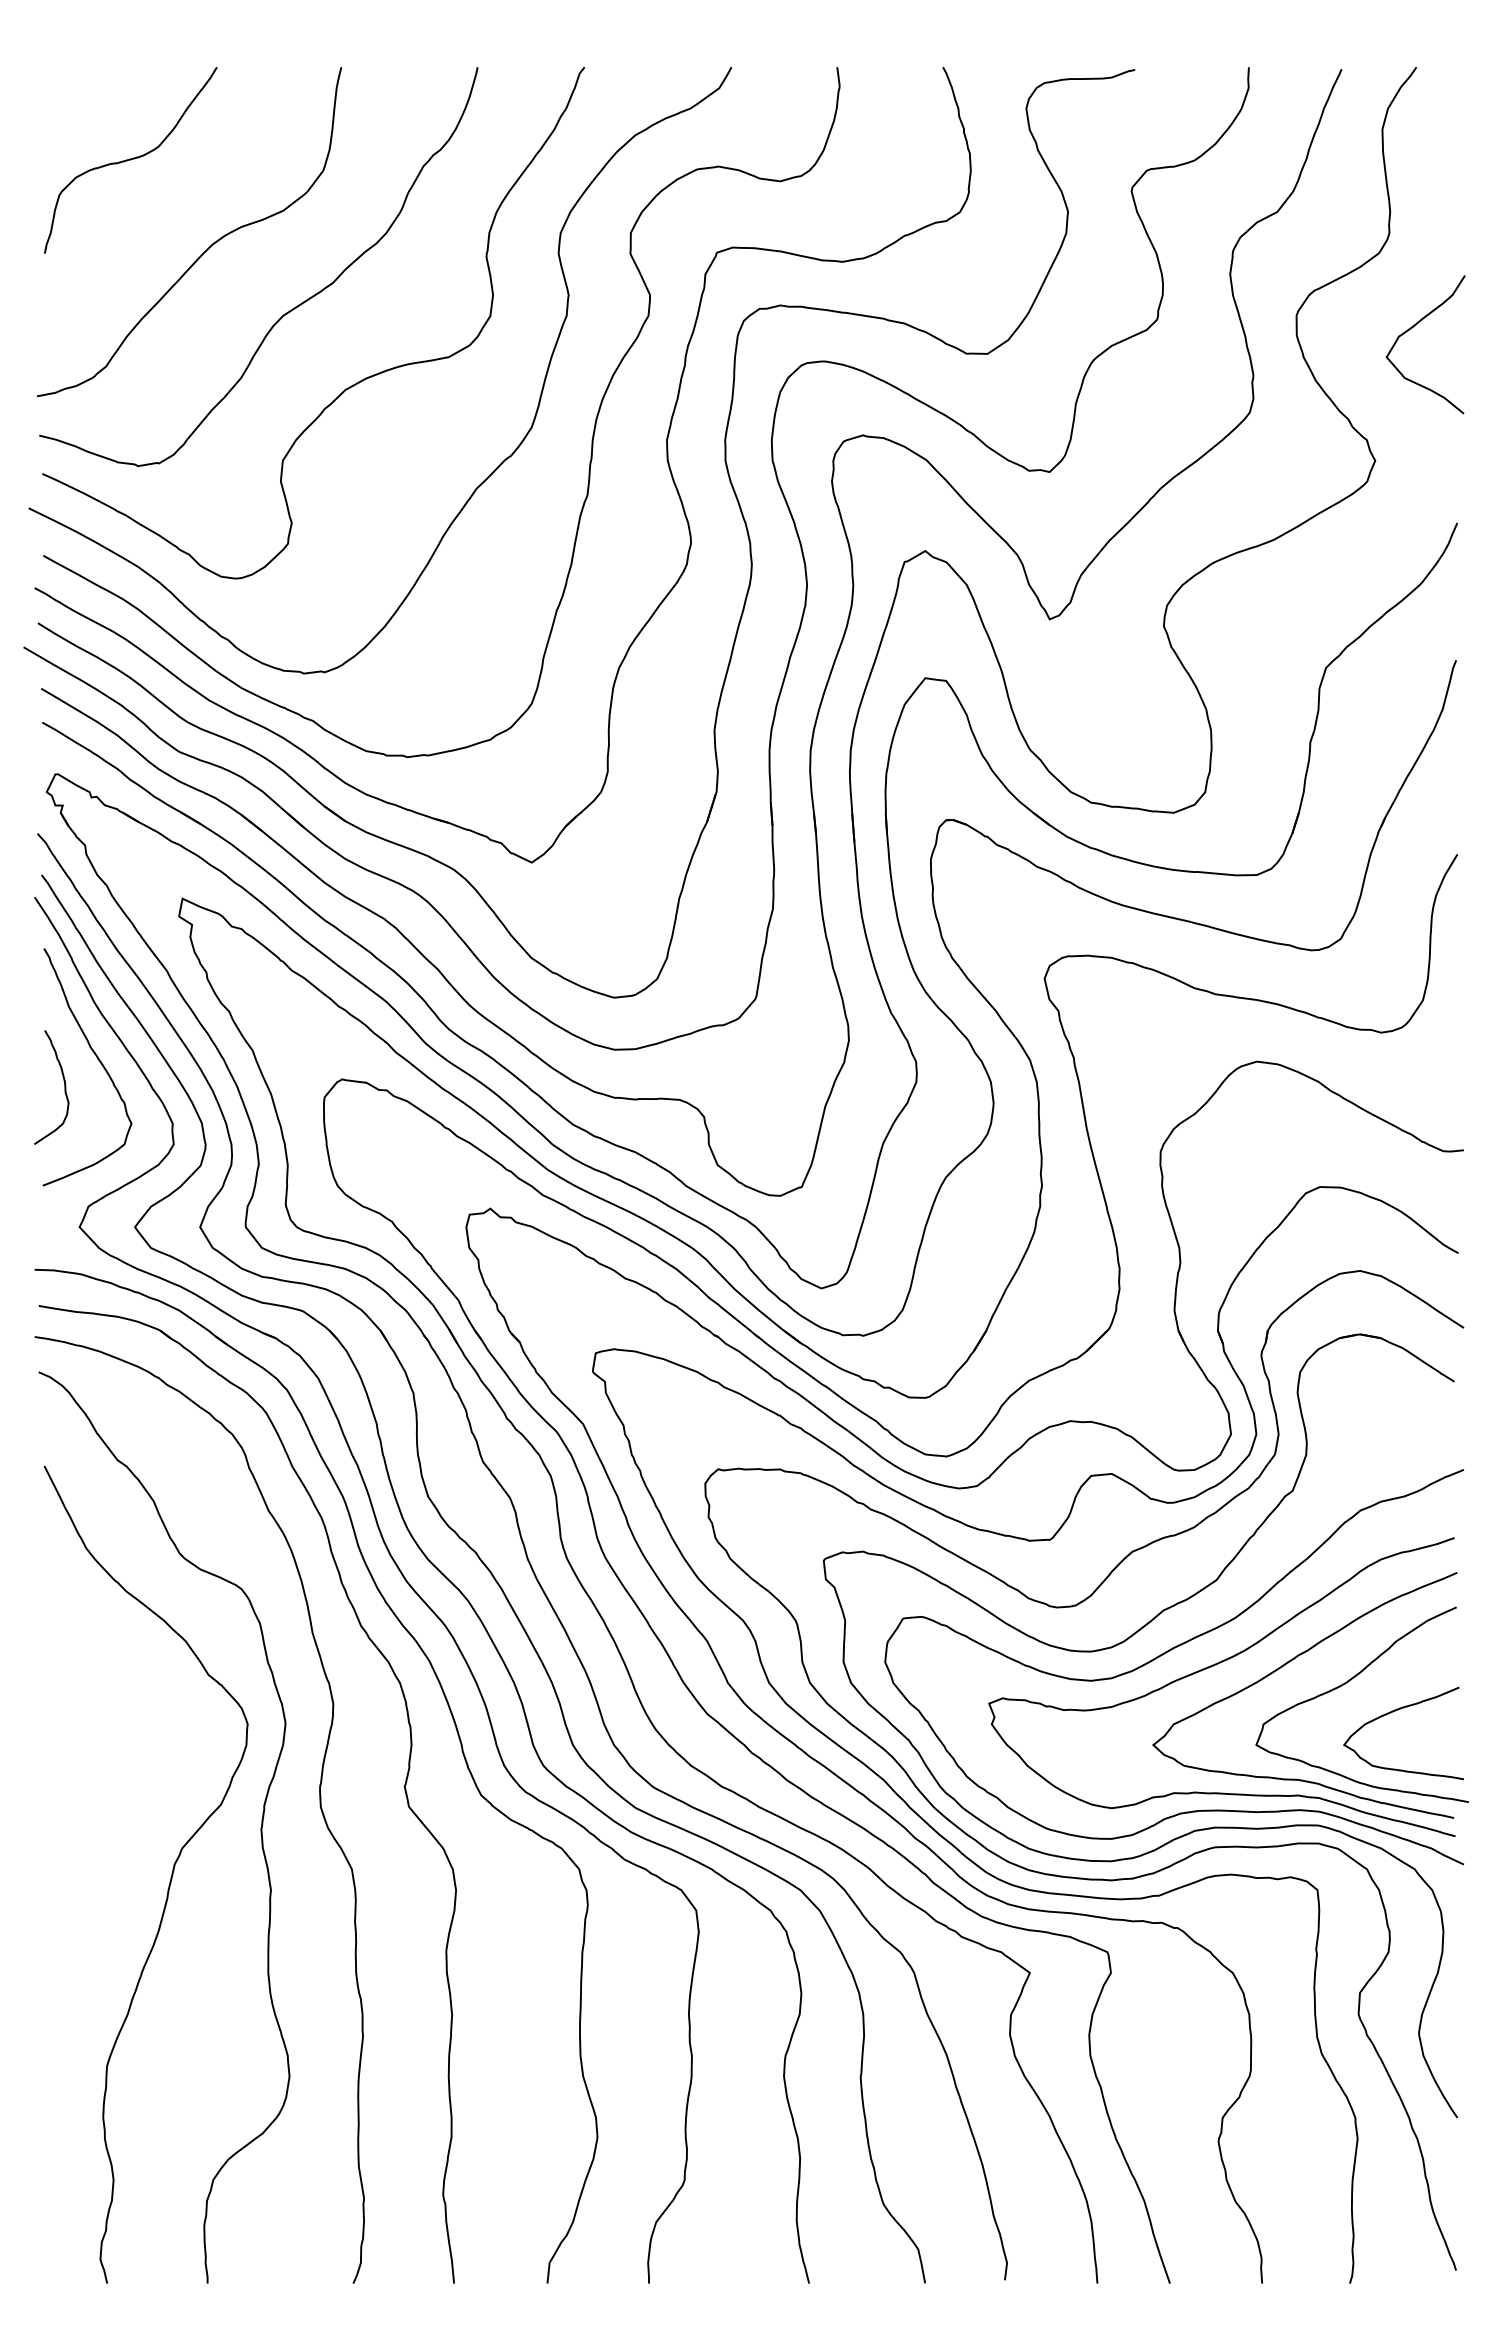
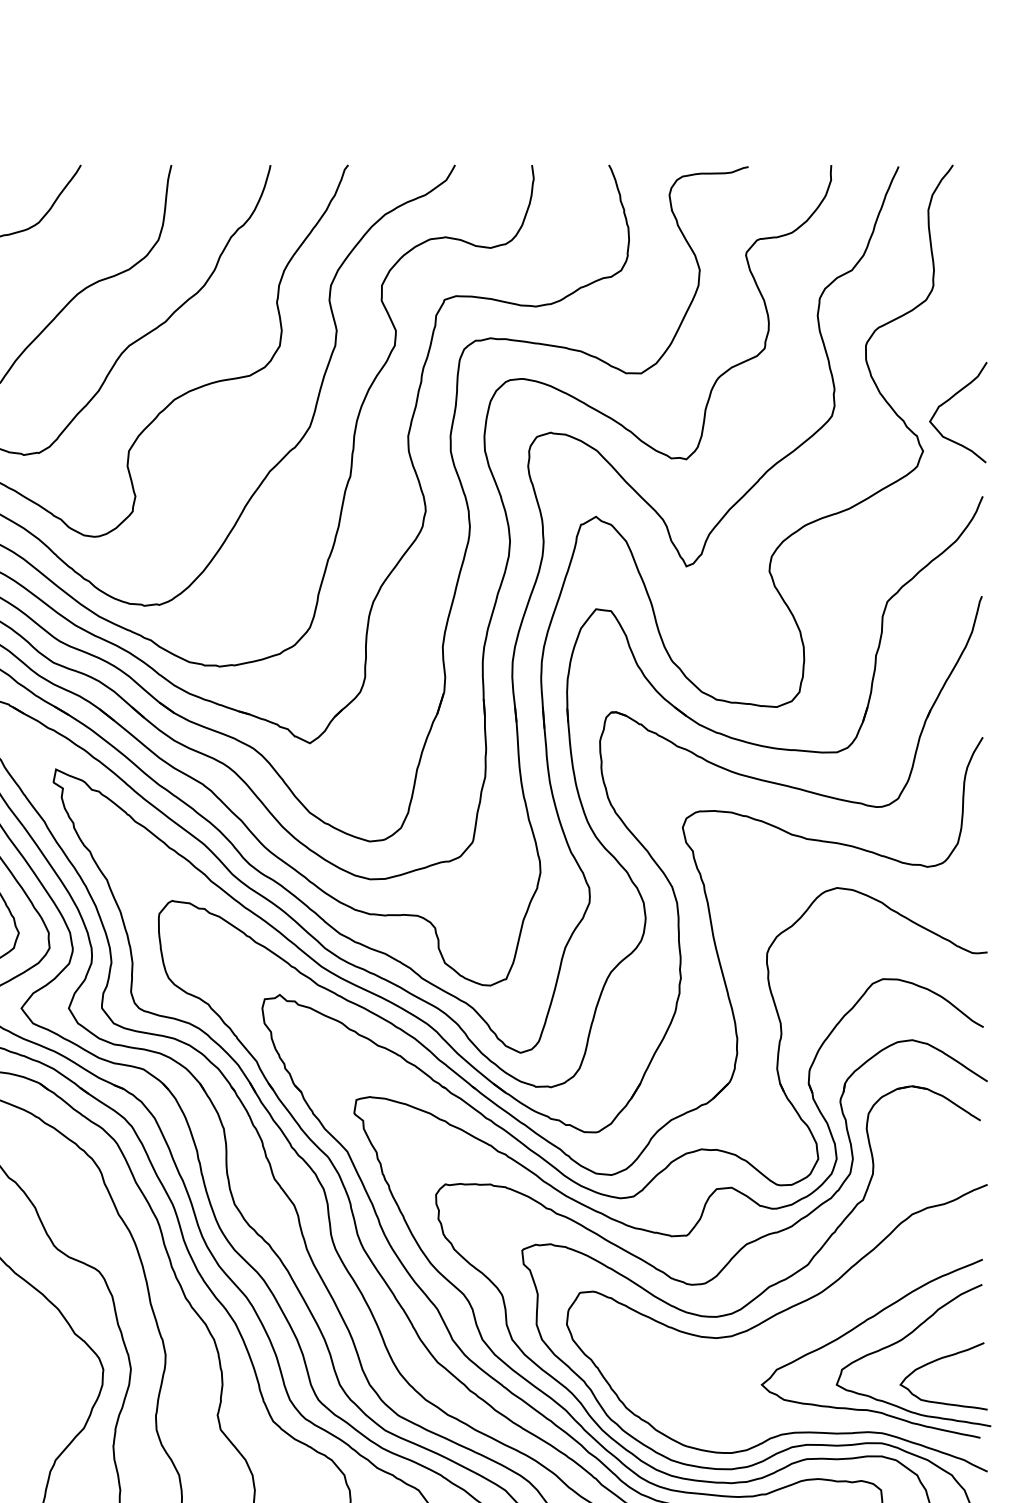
curve: (1412, 328) -> (948, 400), moved
curve: (1211, 1667) -> (804, 1328), removed

